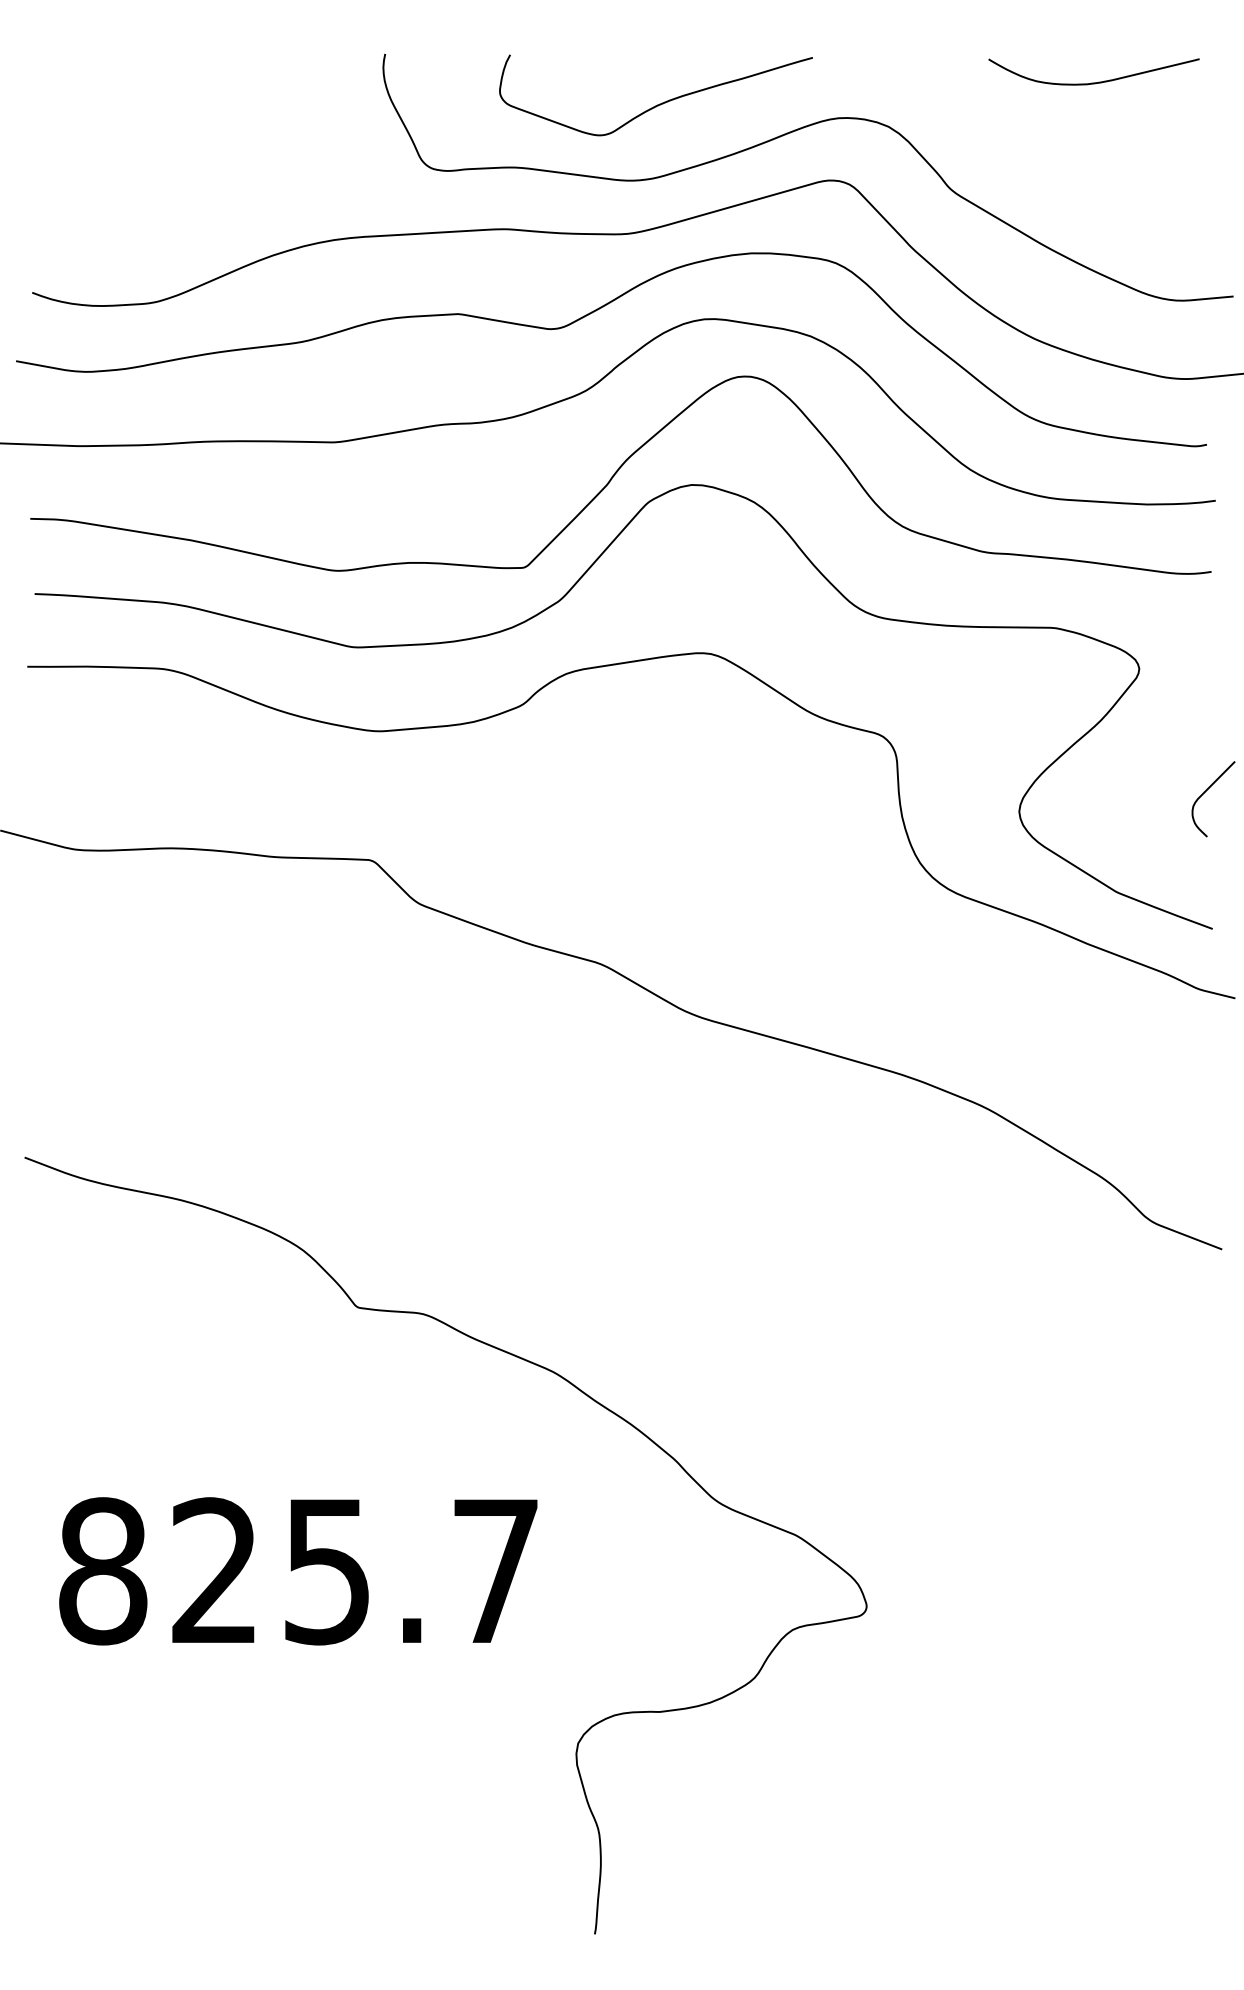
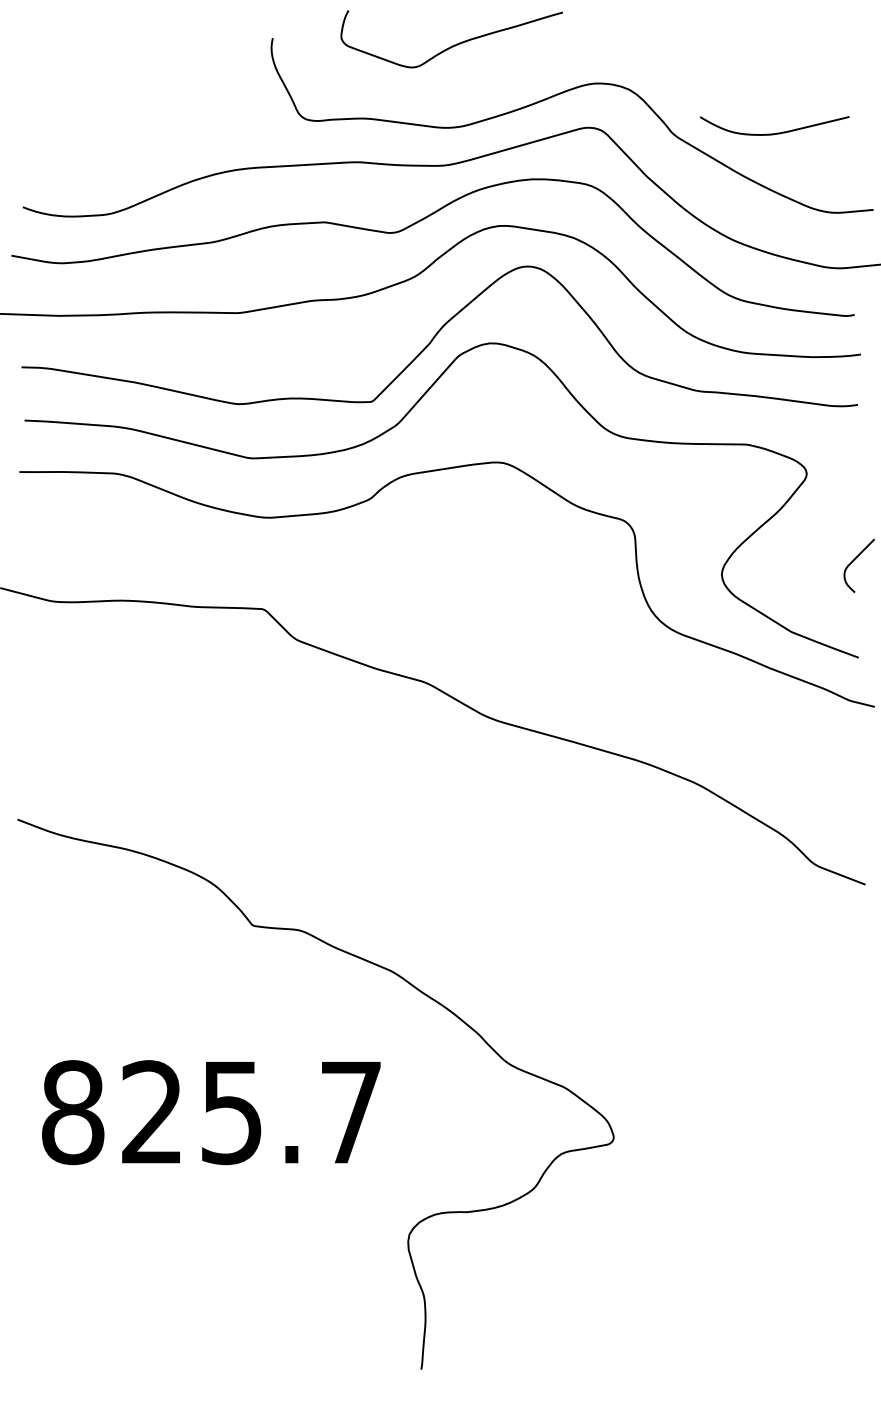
curve: (1093, 82) -> (774, 133), moved
curve: (659, 103) -> (454, 44), moved

